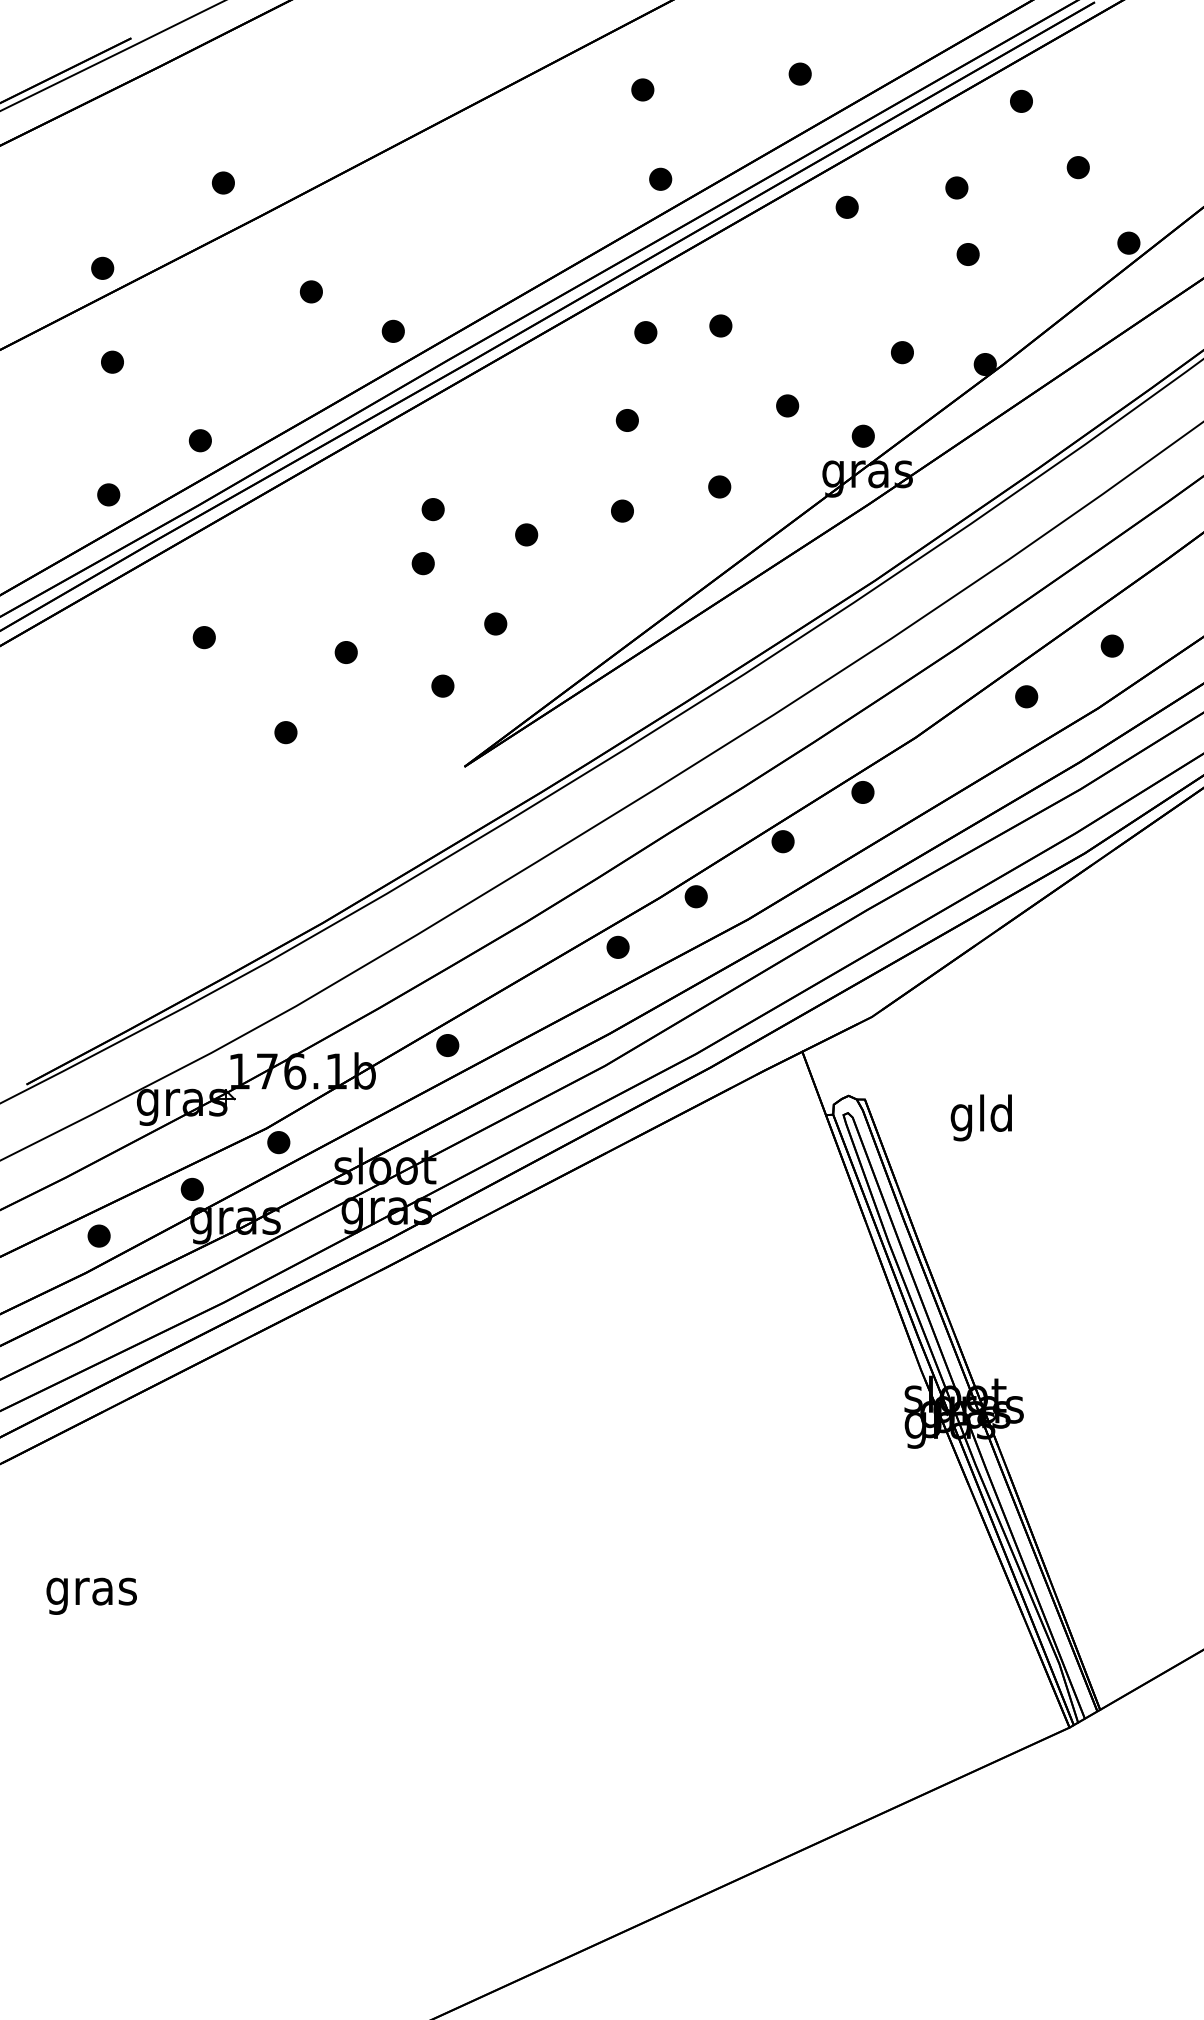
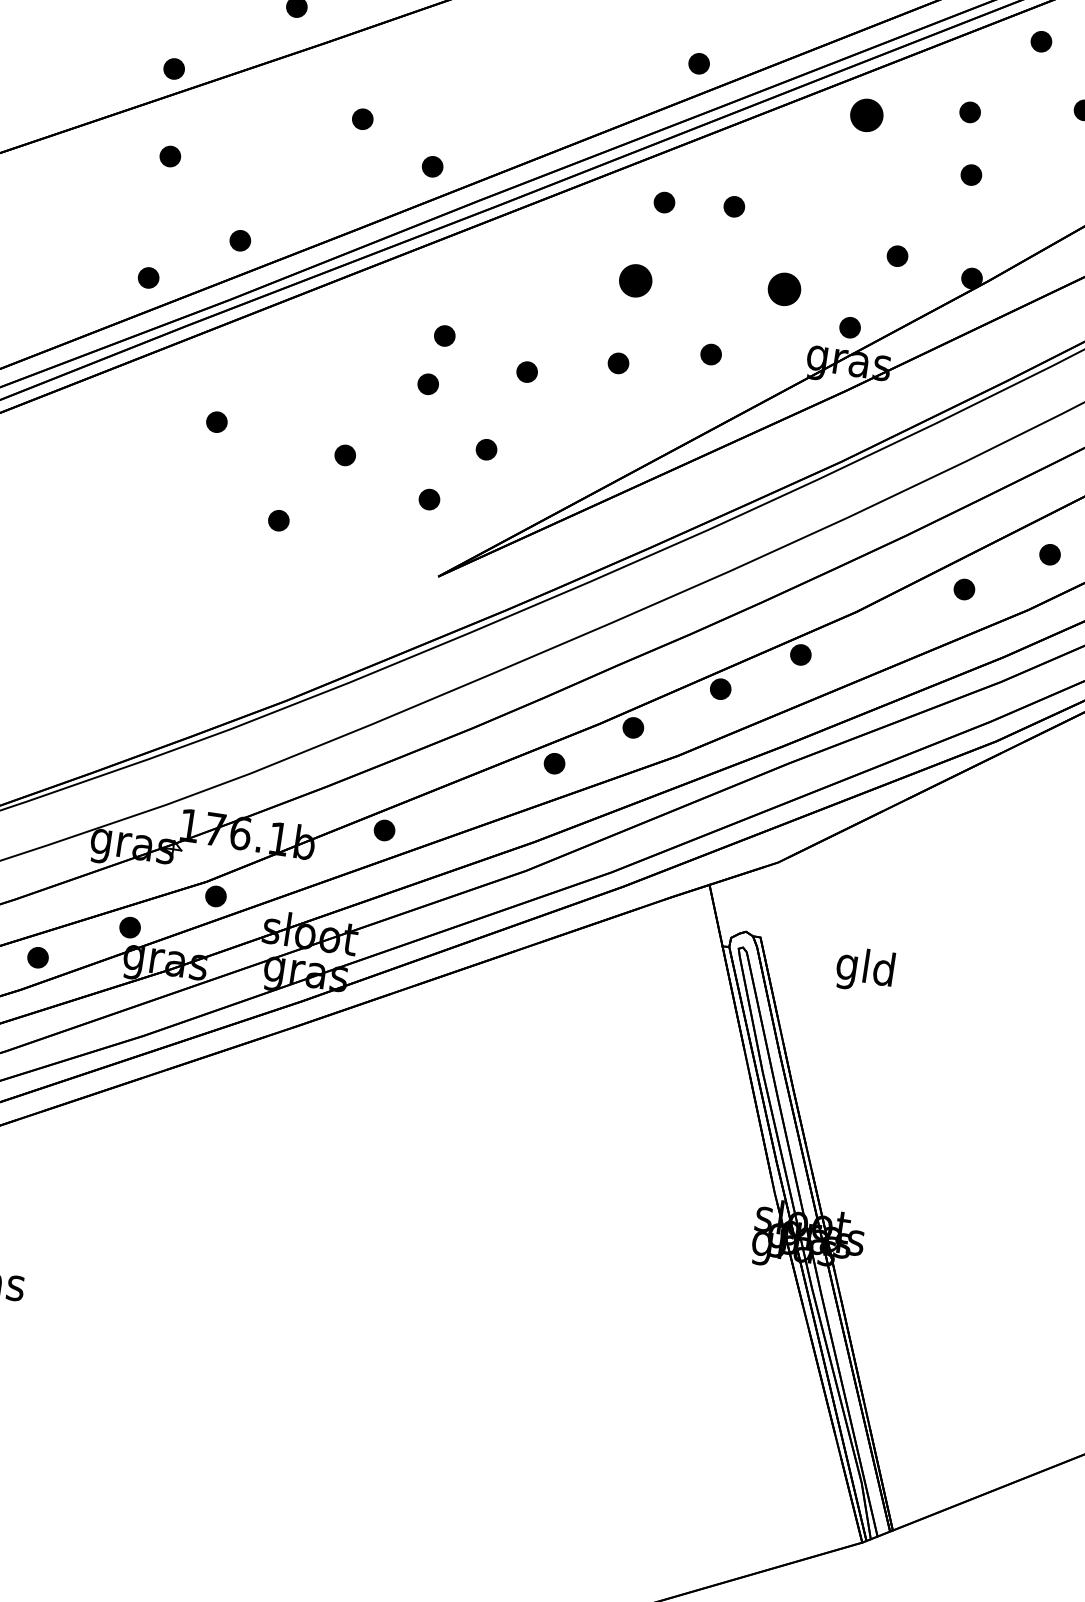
part: (846, 206) -> (866, 114), size x1.6
part: (787, 405) -> (784, 289), size x1.6
part: (626, 420) -> (634, 280), size x1.6

